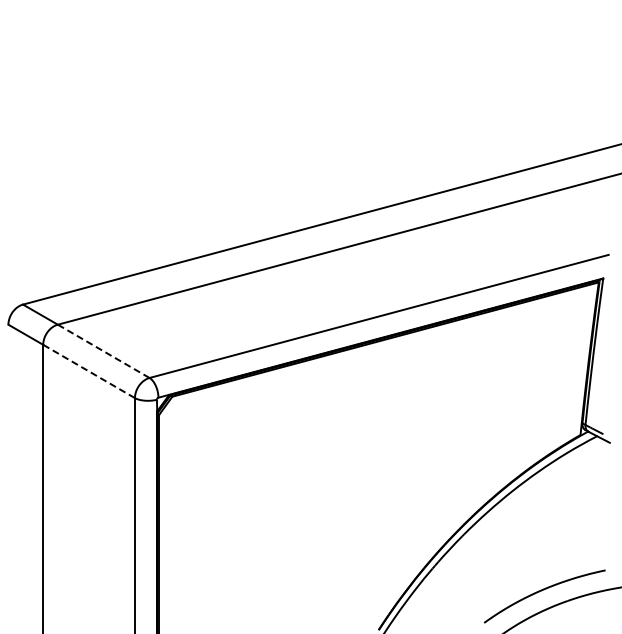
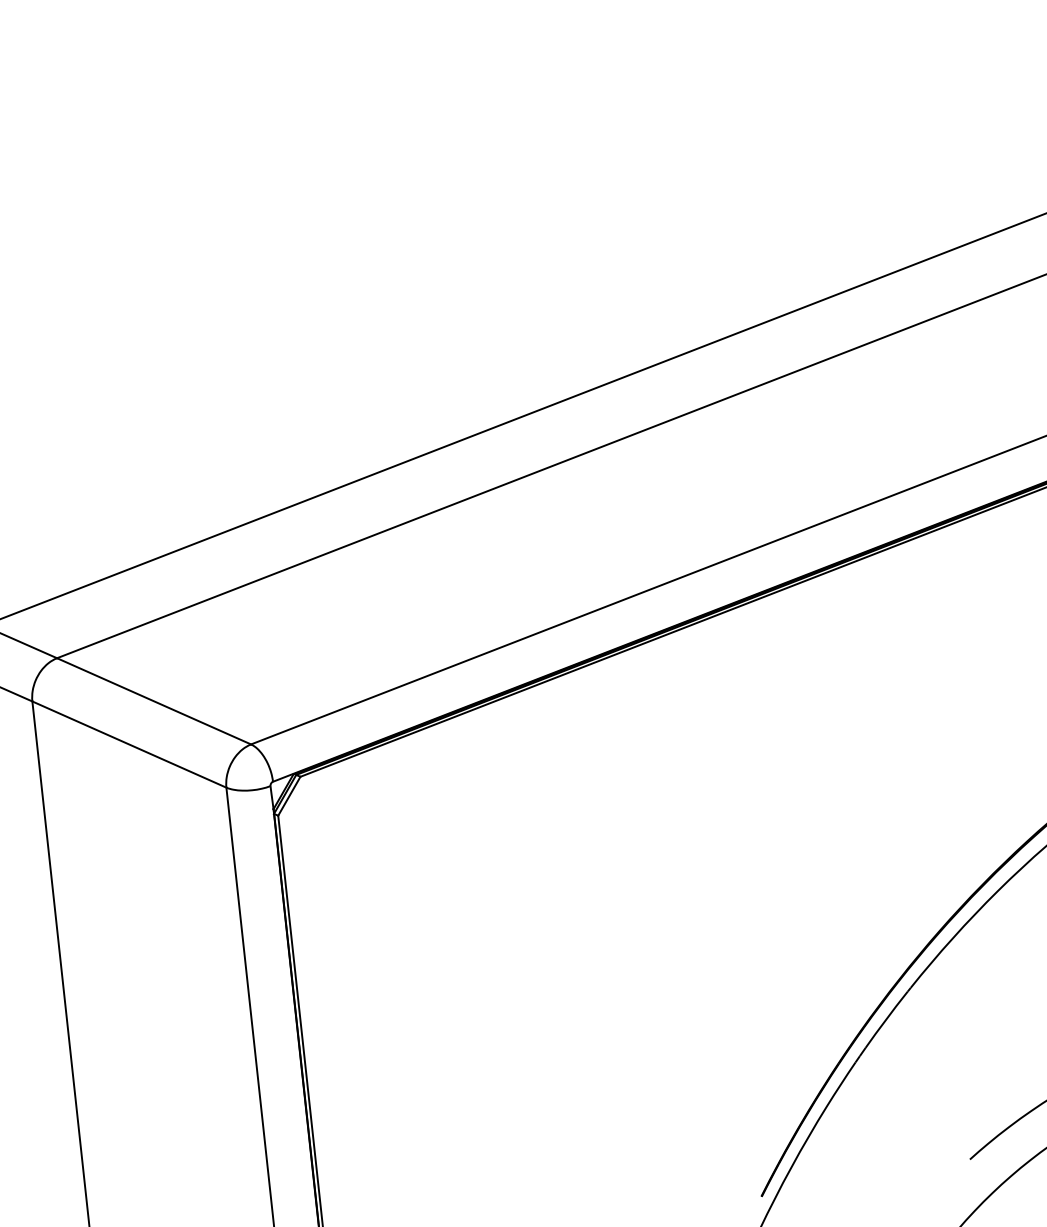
line: (103, 351) -> (153, 701), dashed -> solid
line: (89, 371) -> (130, 744), dashed -> solid

